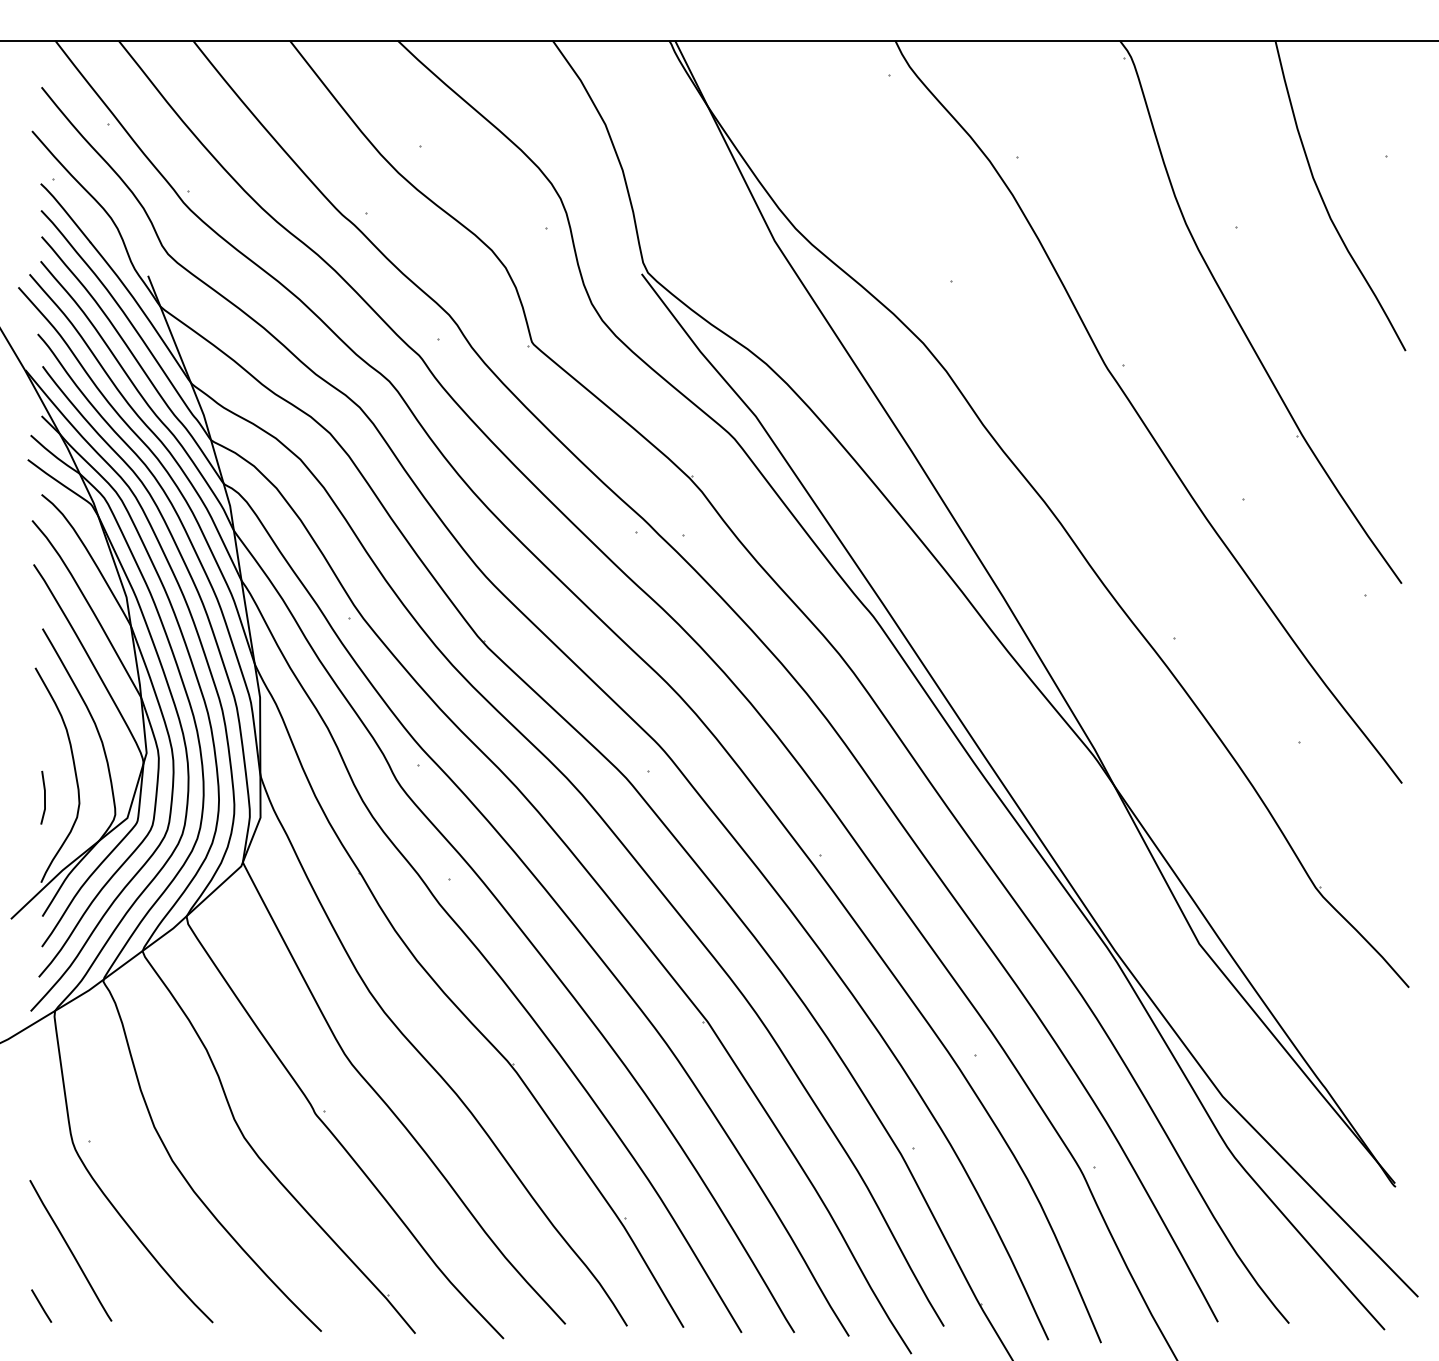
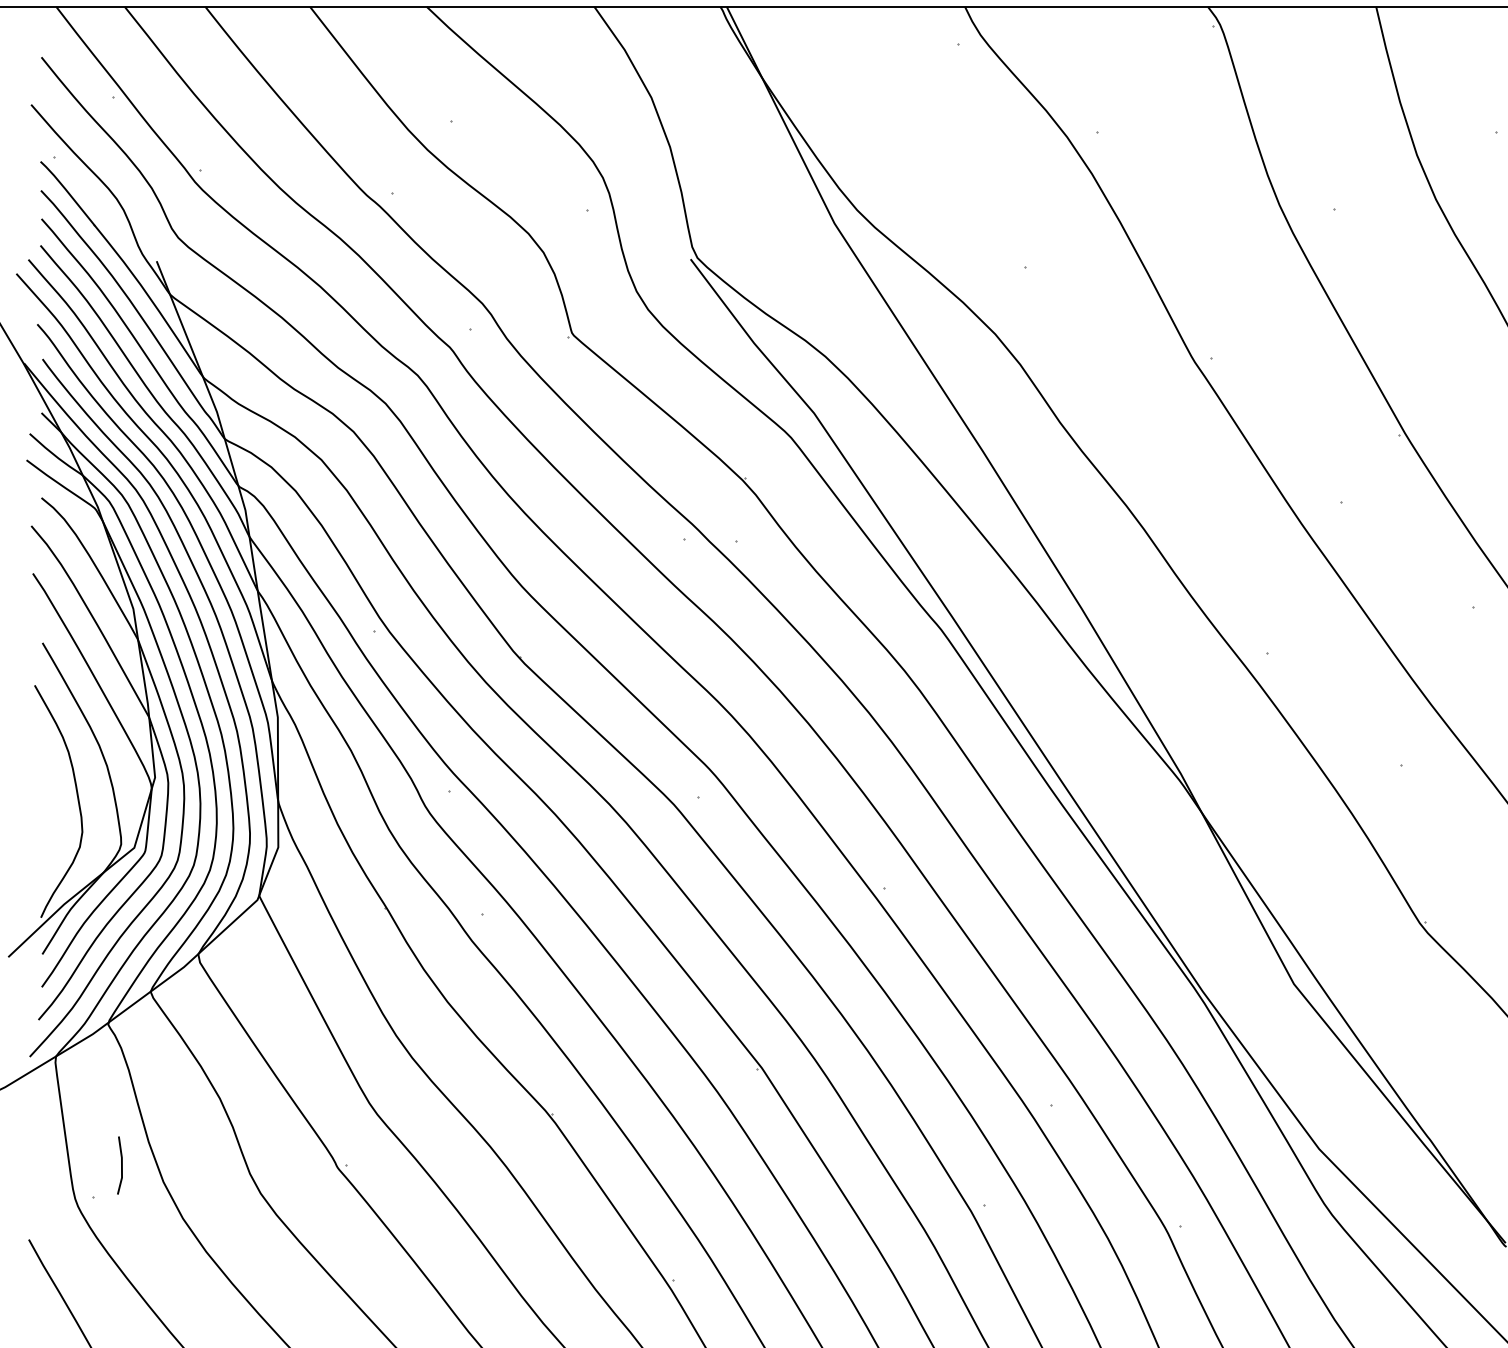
line: (44, 797) -> (121, 1165), moved

